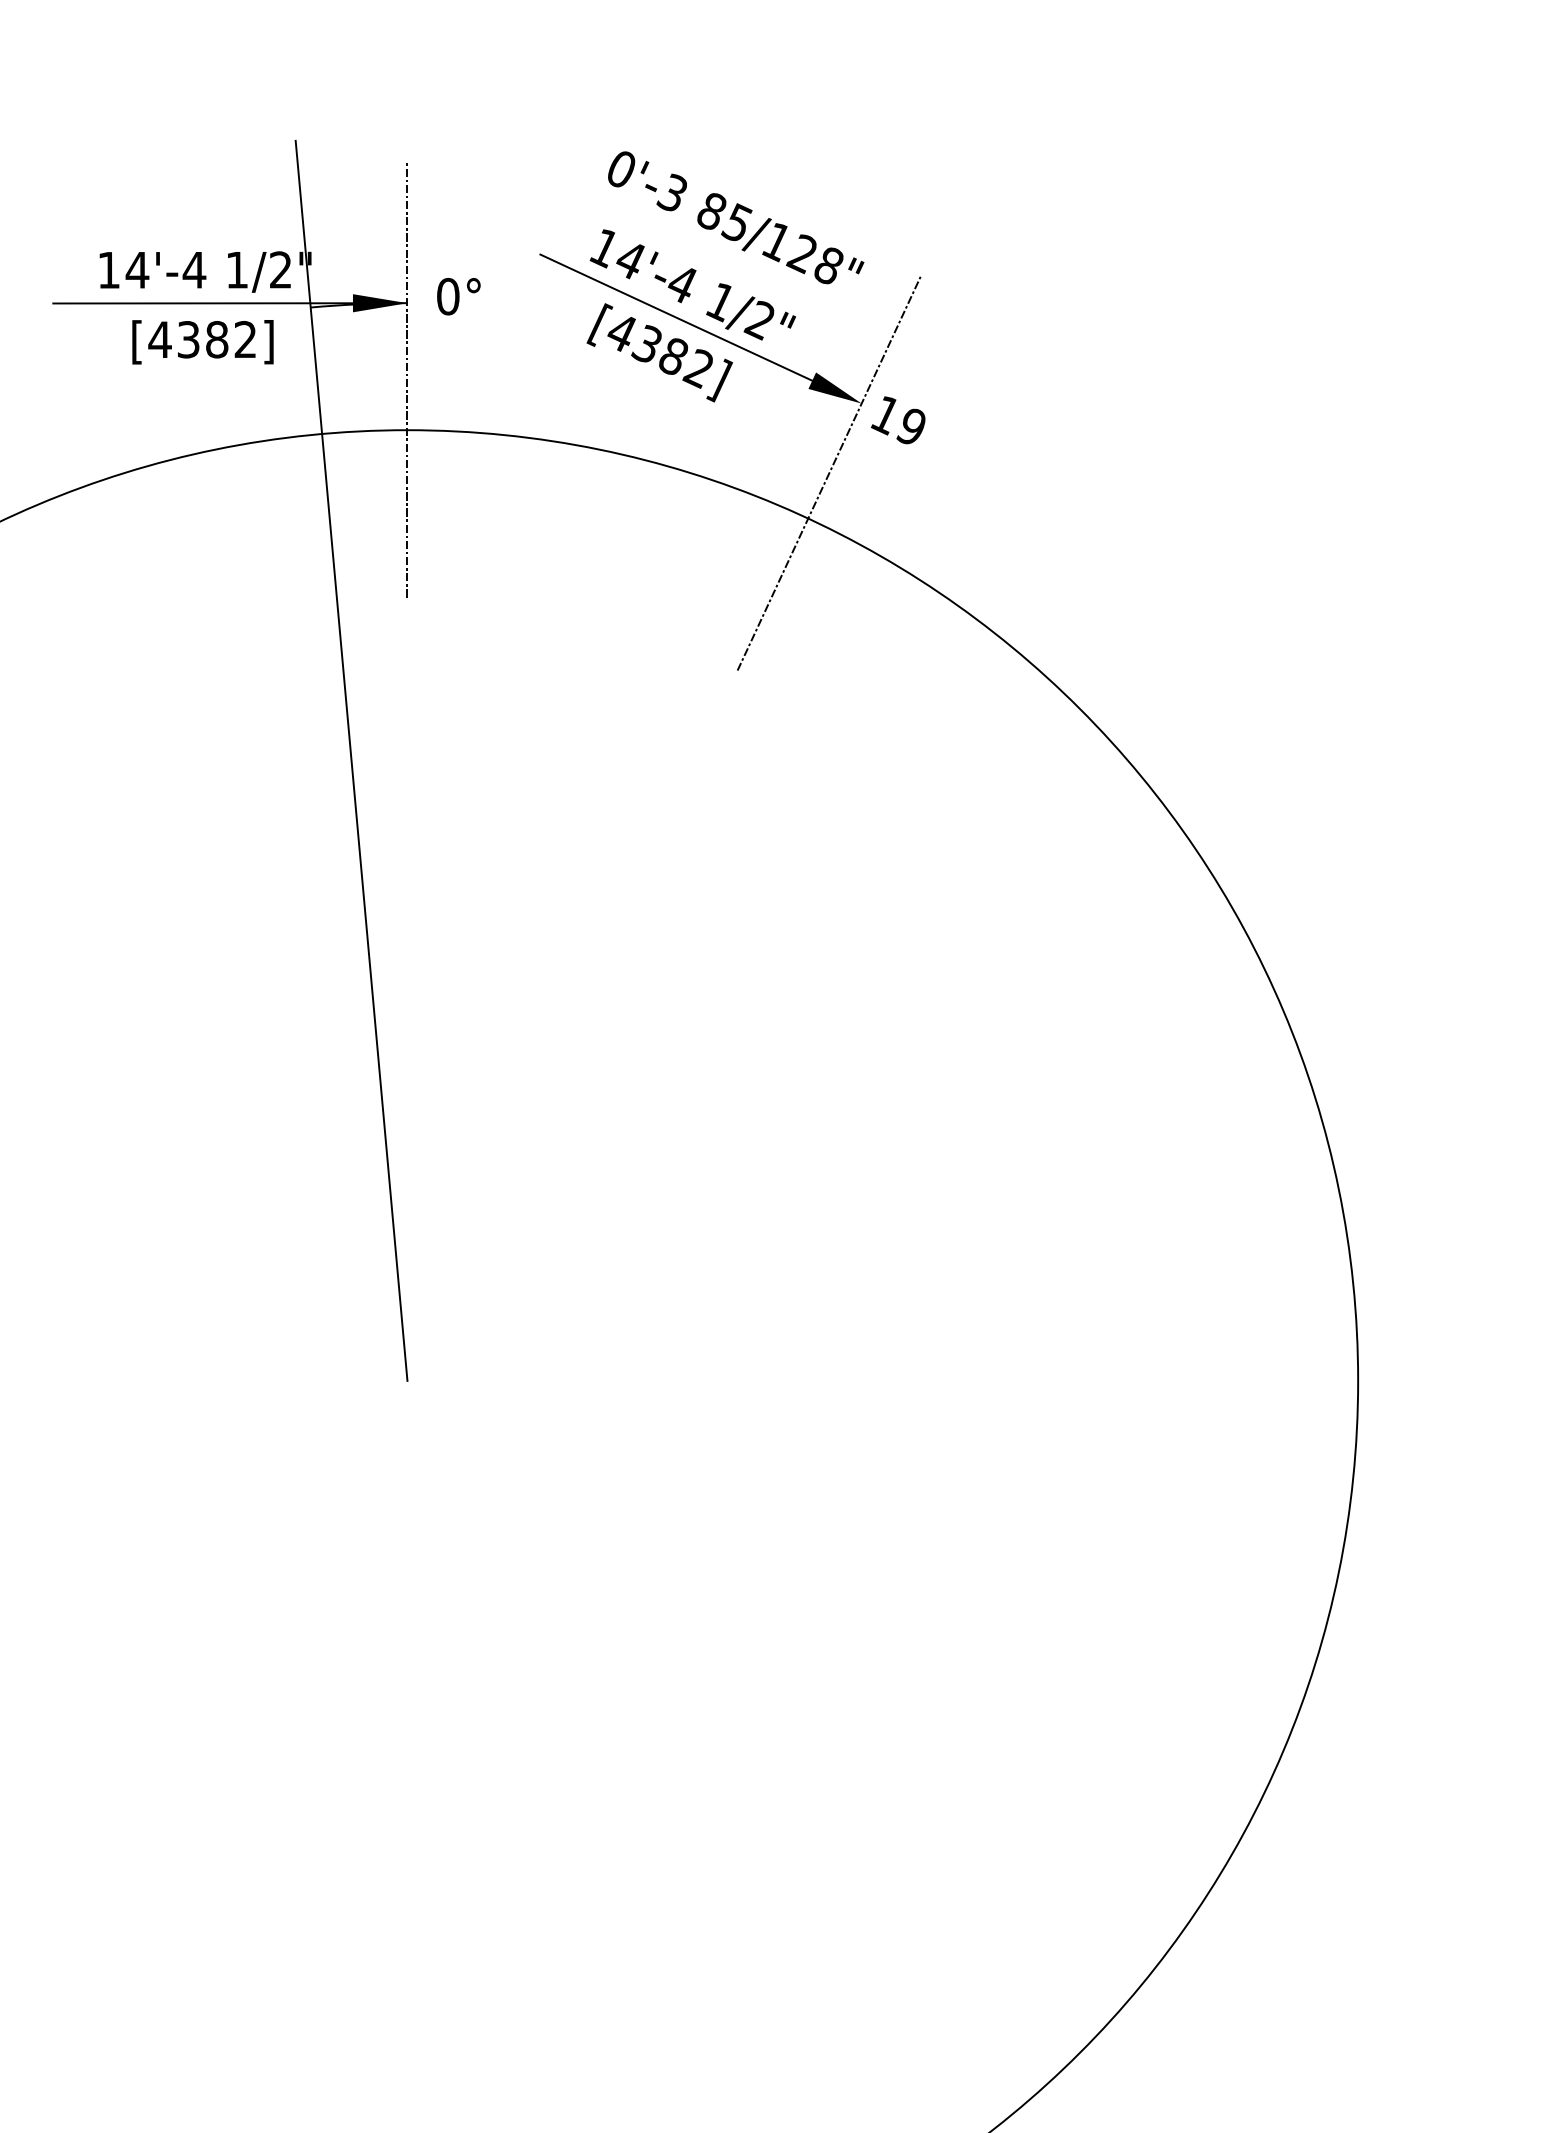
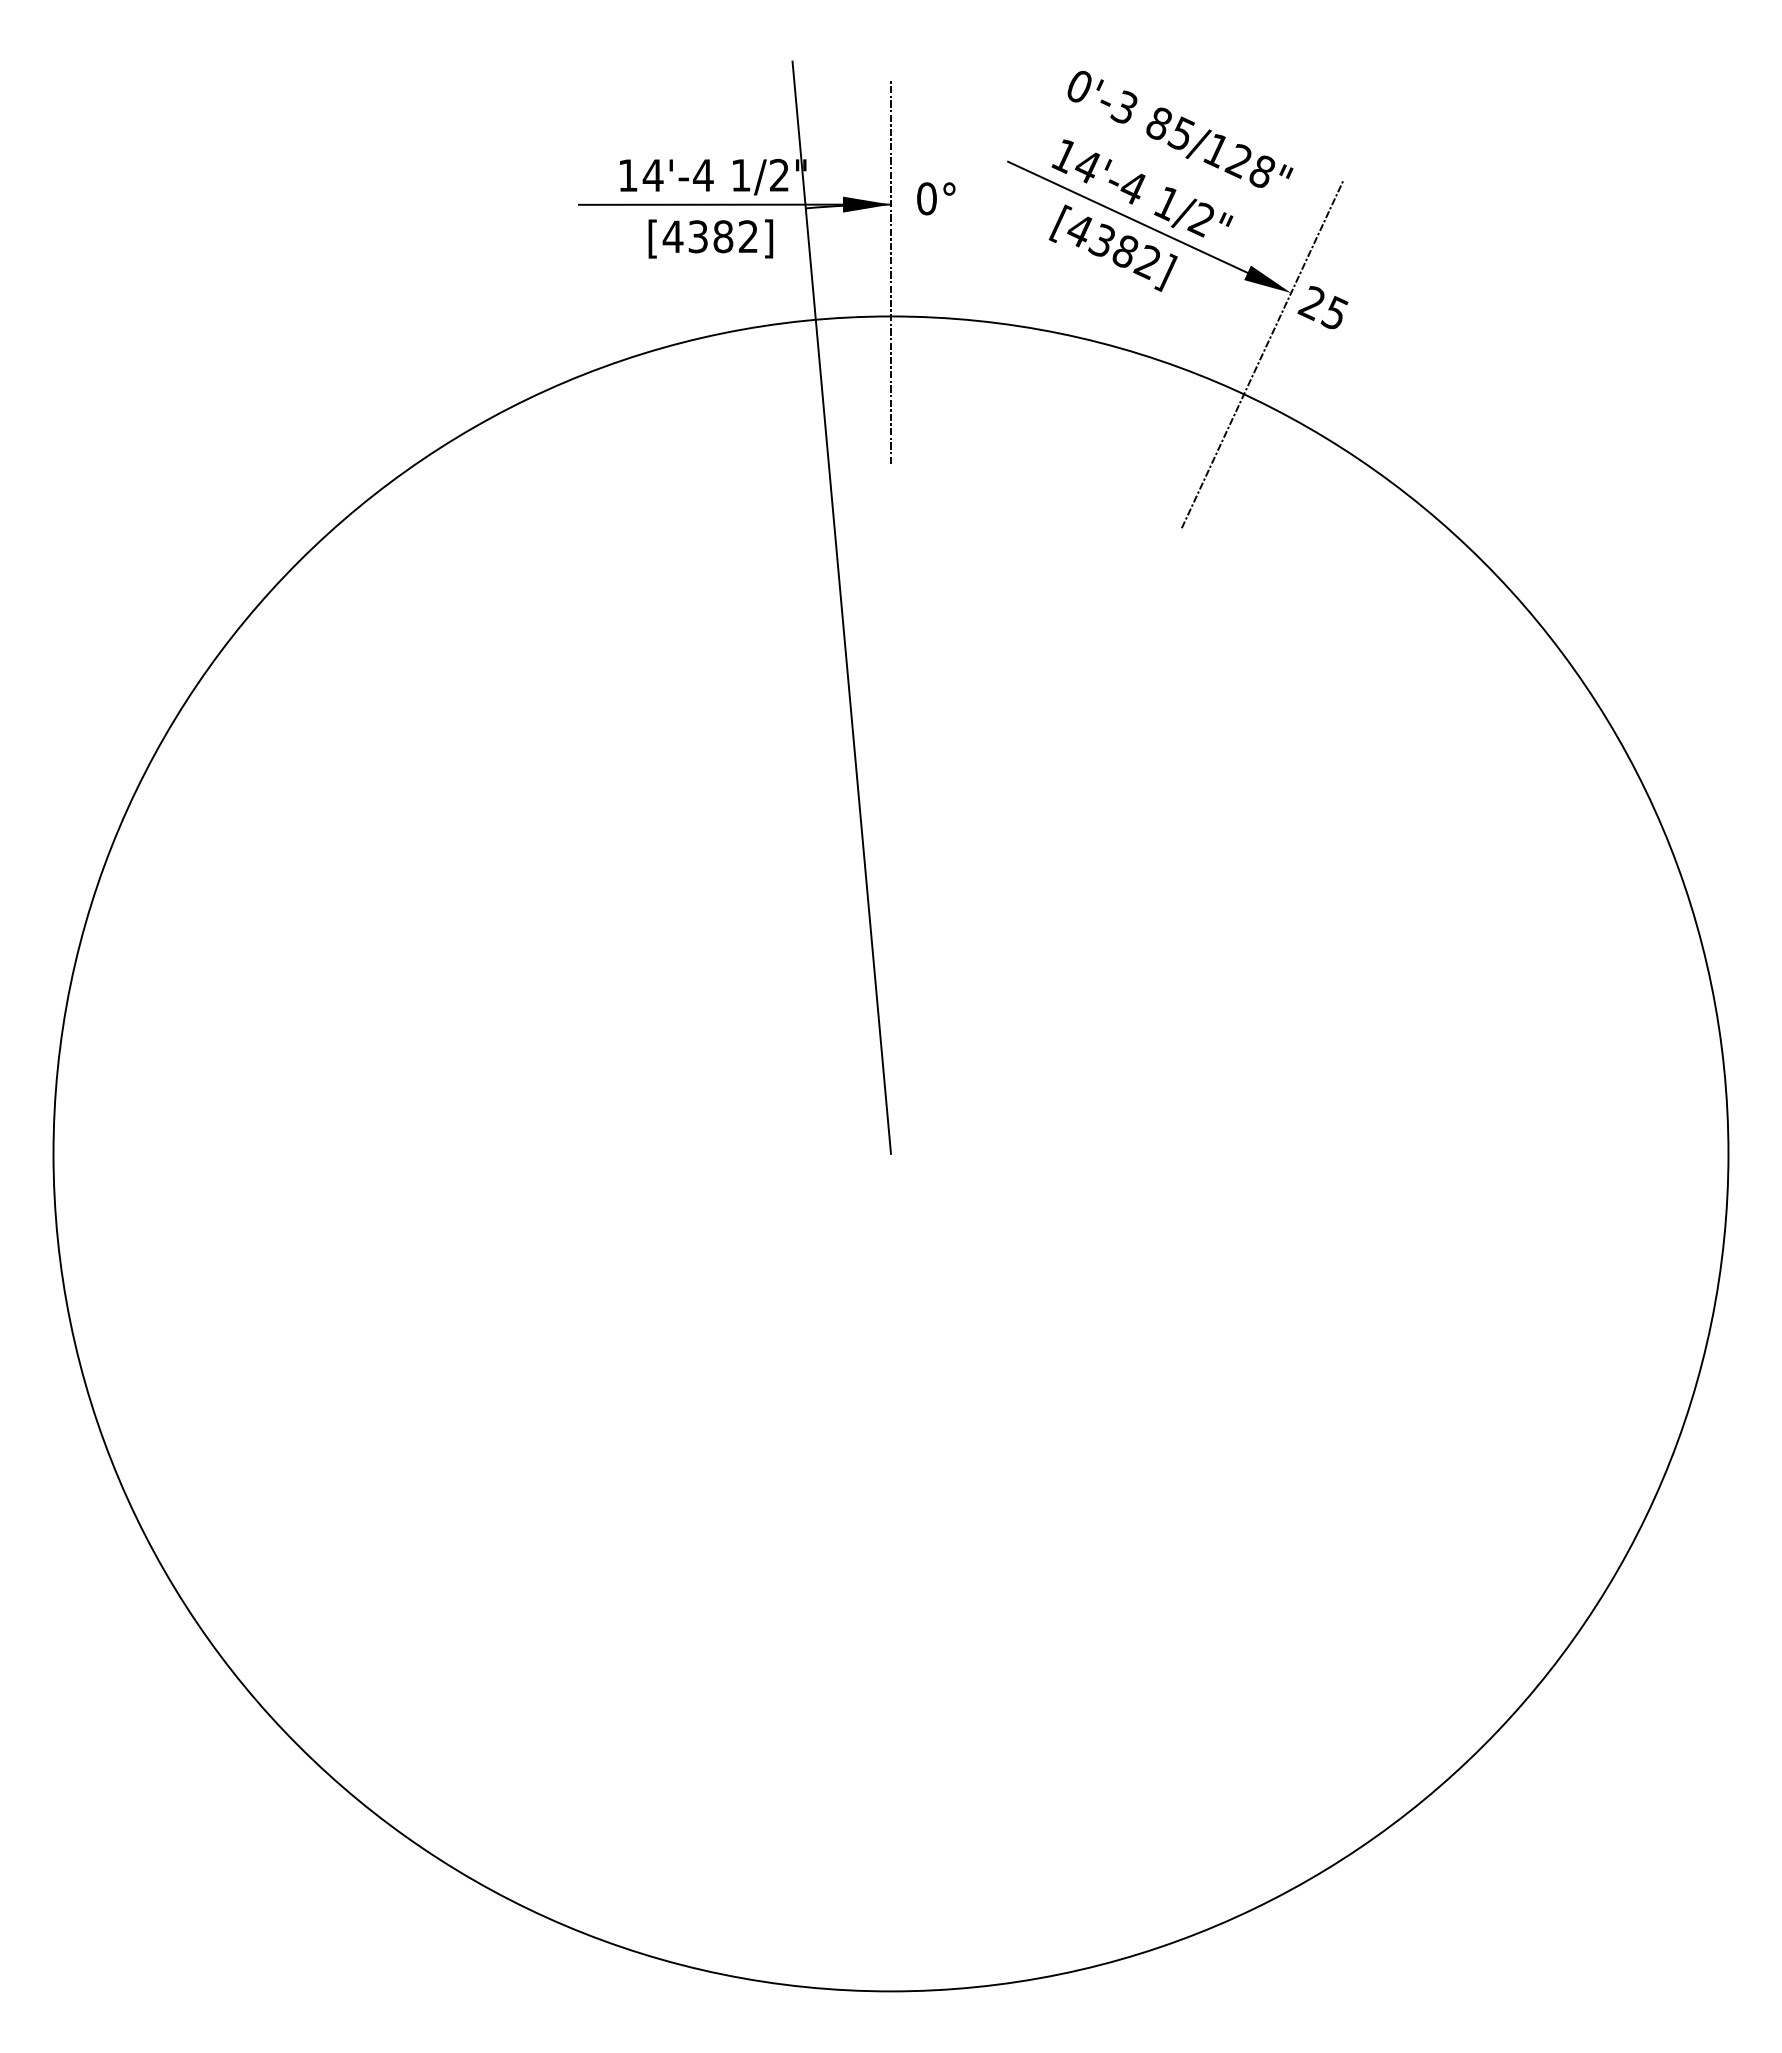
text: (897, 420) -> (1322, 307), 19 -> 25

